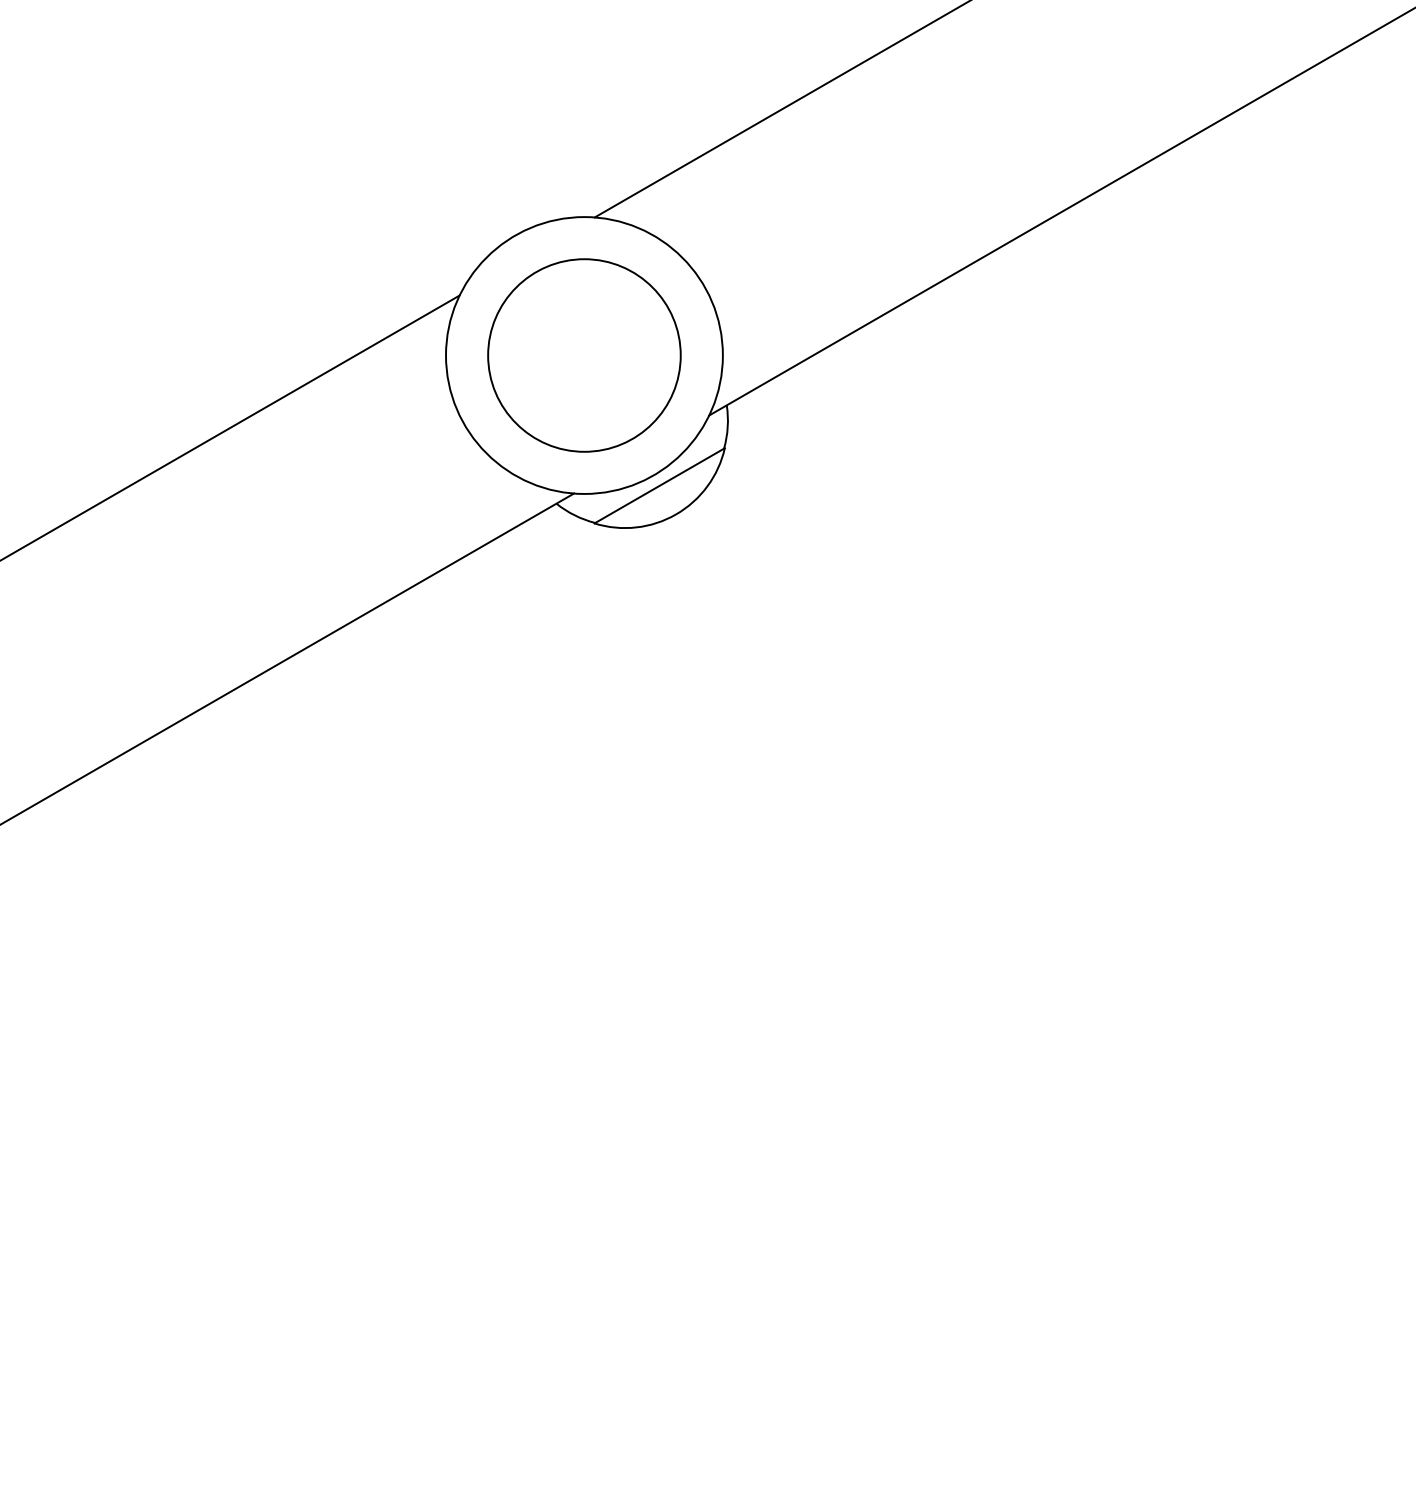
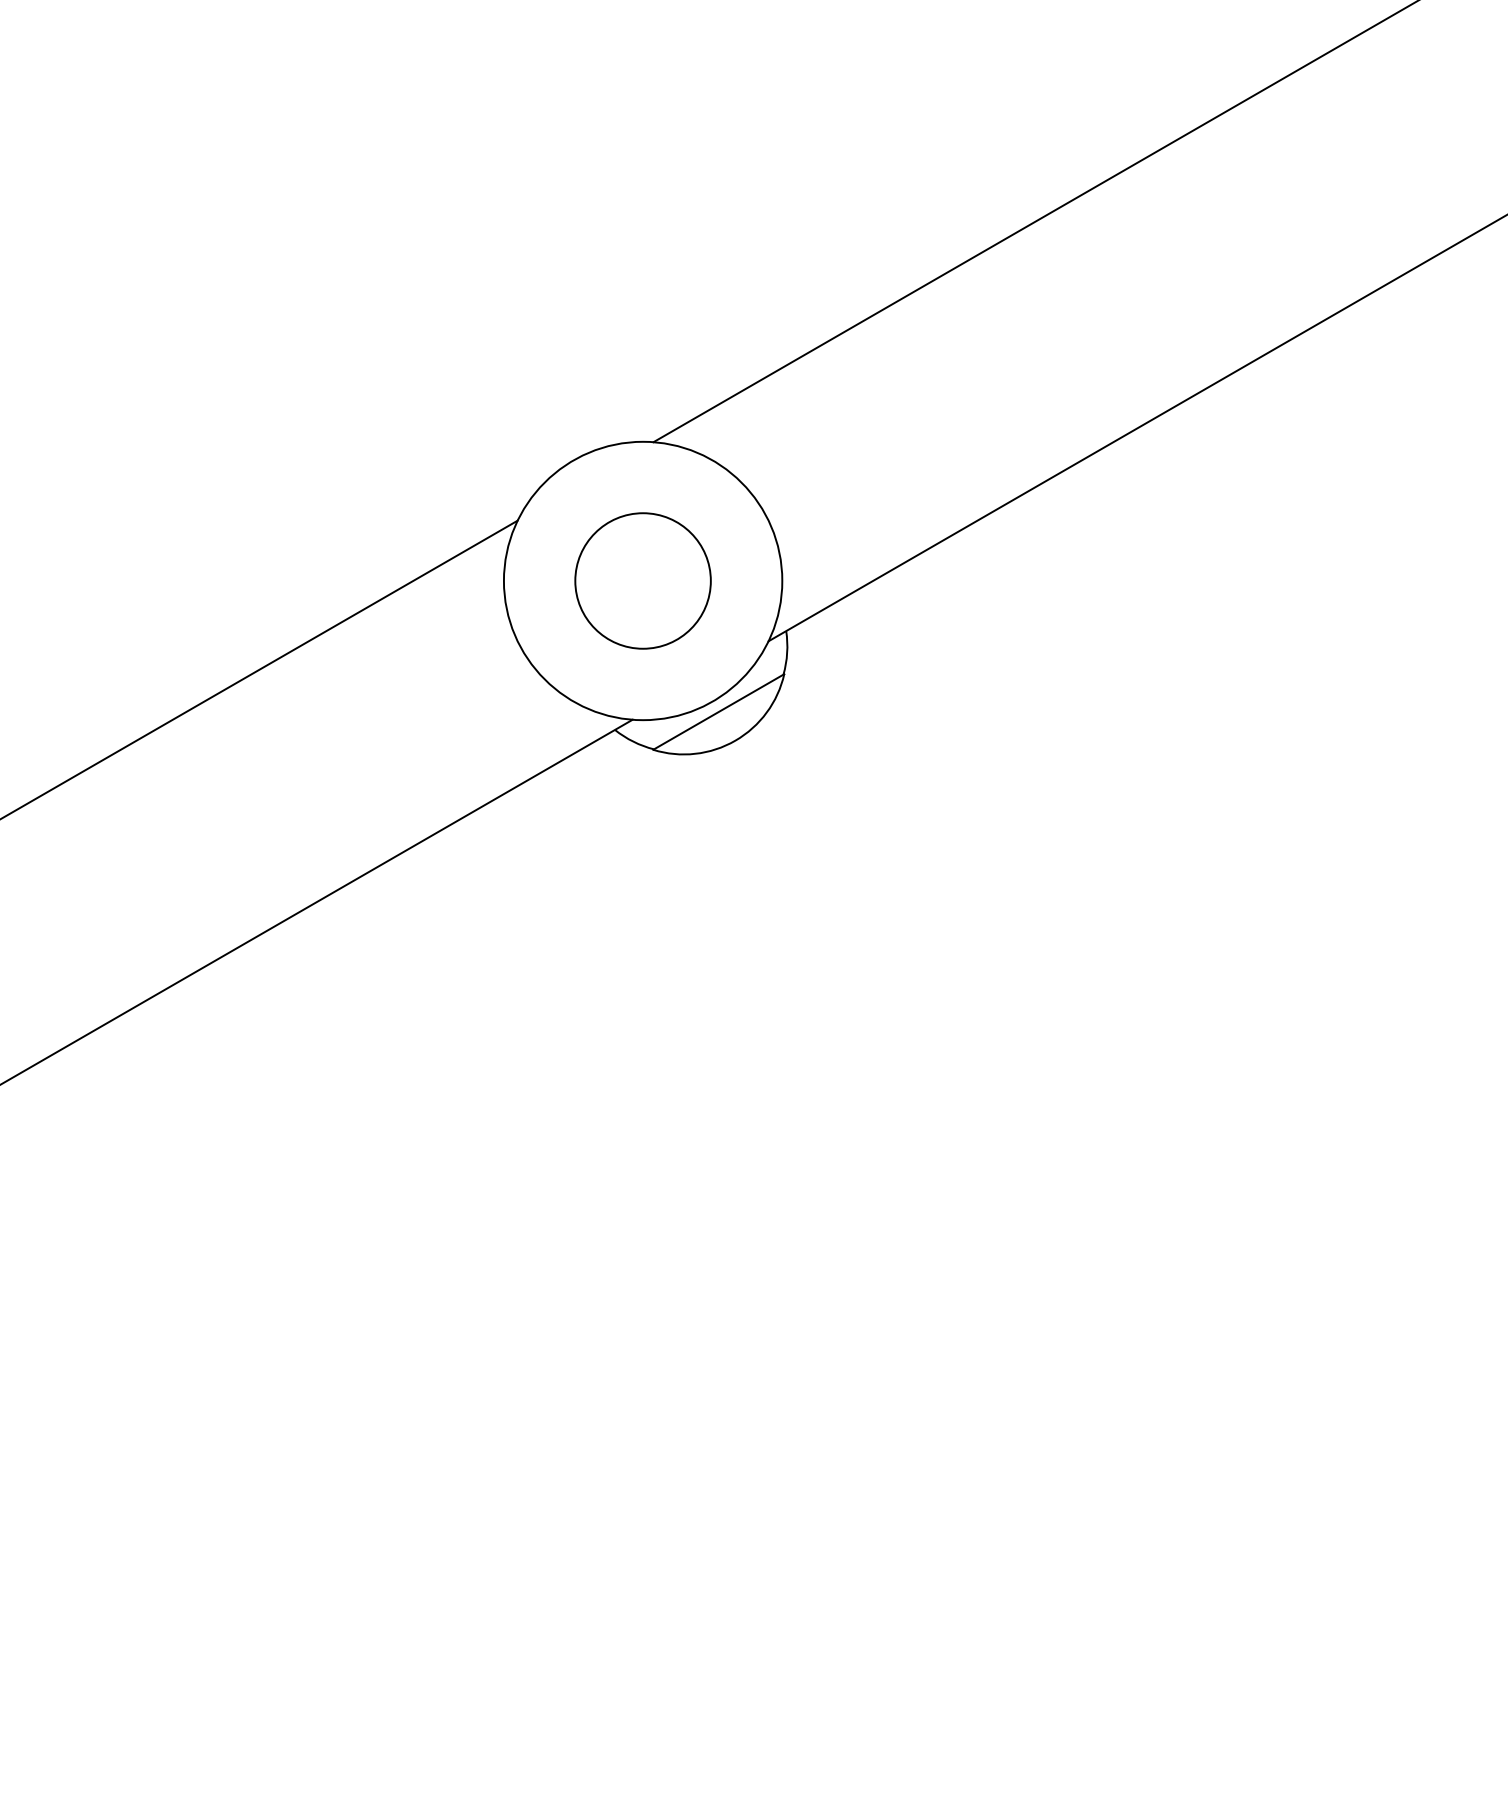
circle: (583, 355) -> (642, 580), size x0.7

